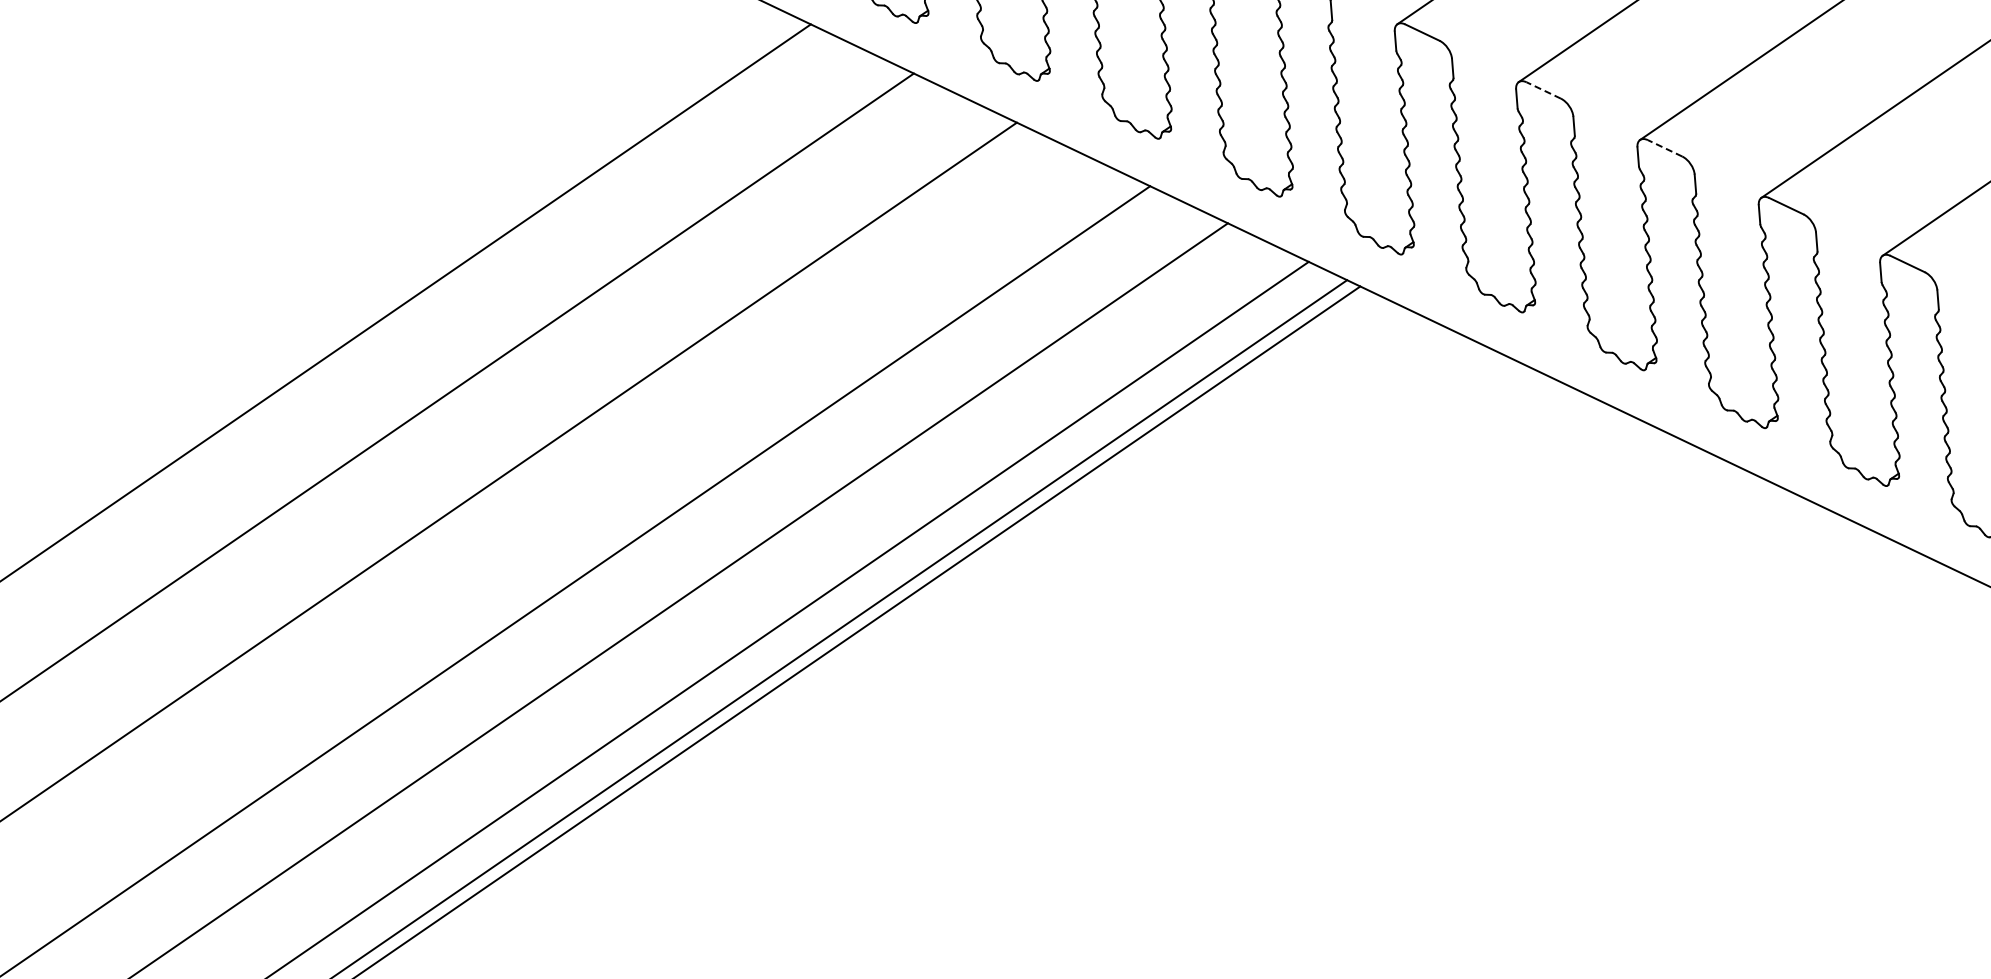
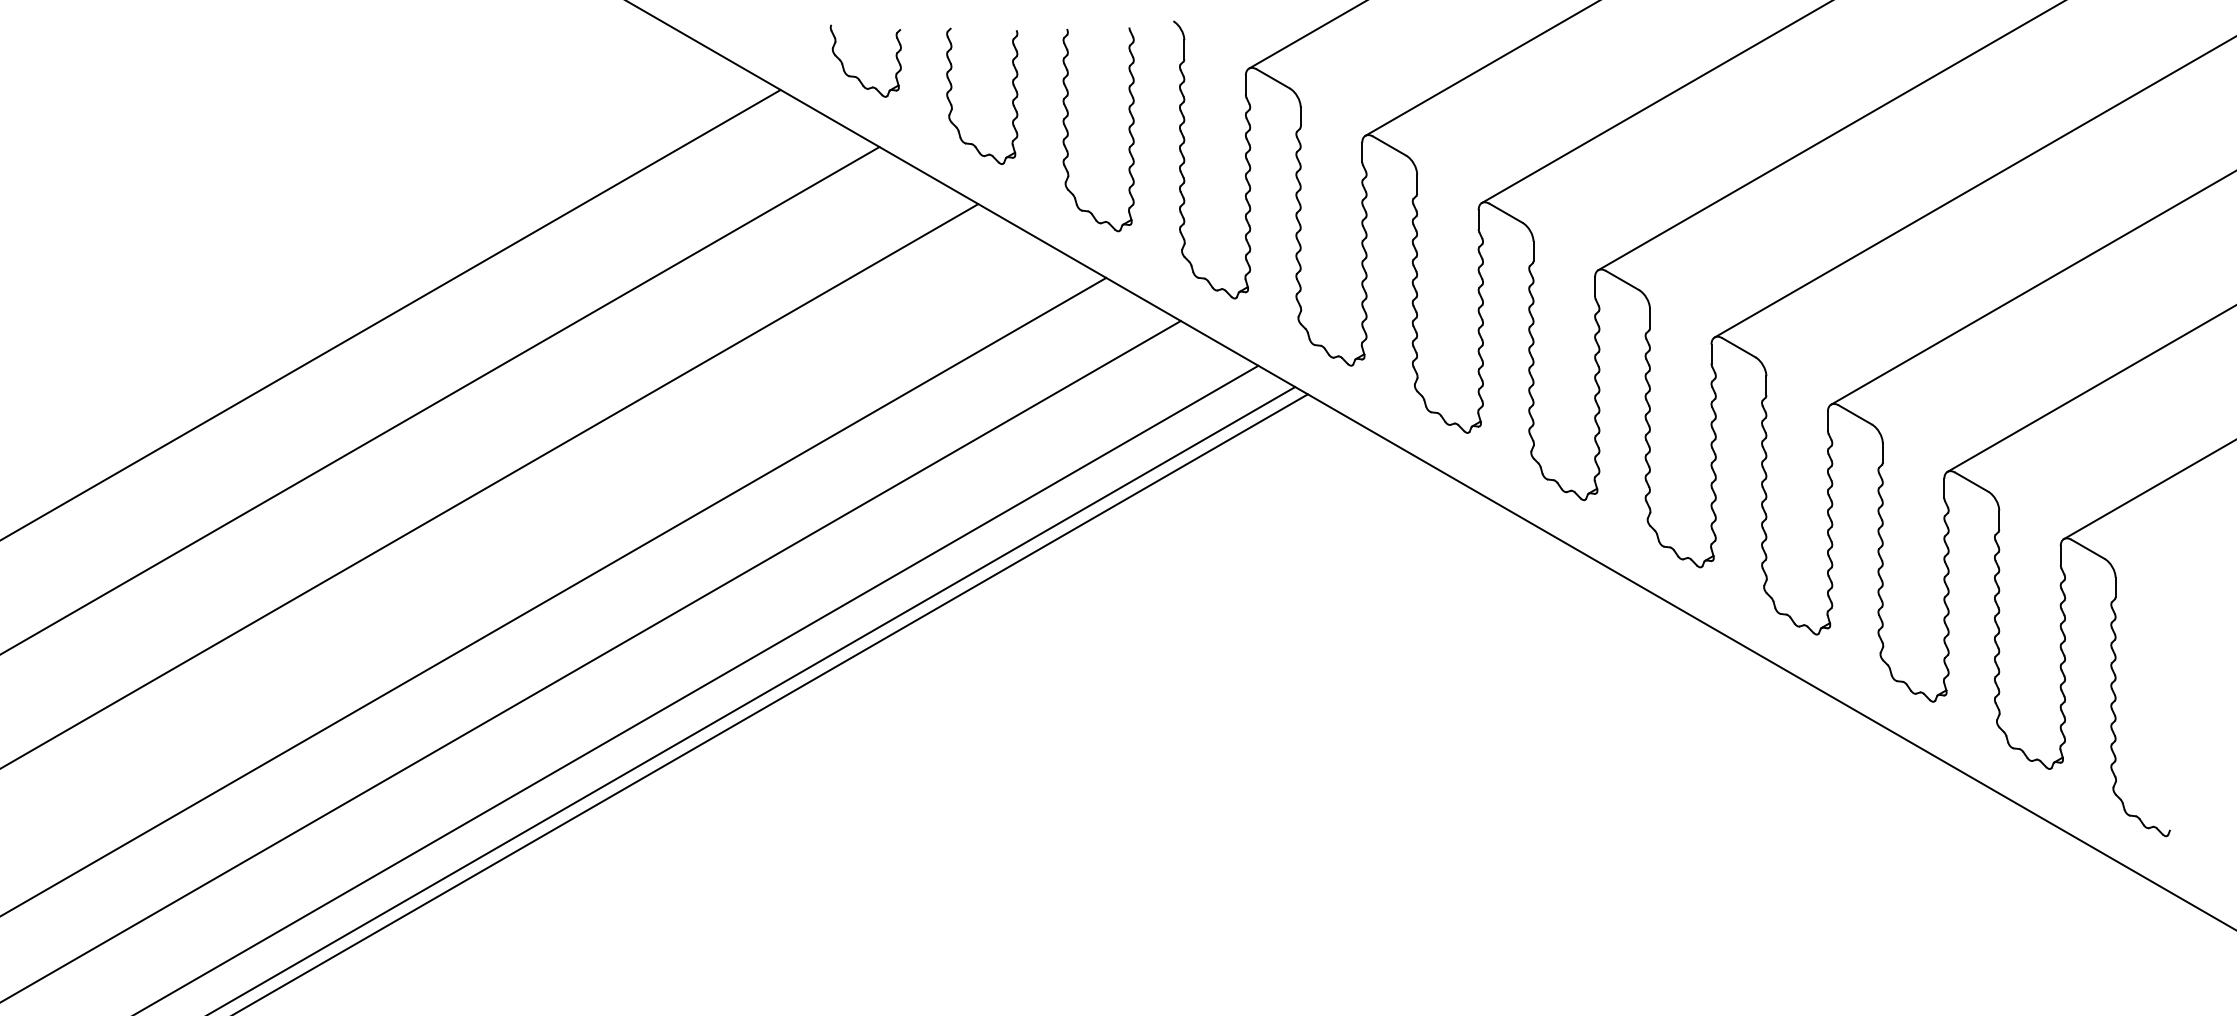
line: (1543, 90) -> (1505, 213), dashed -> solid
line: (1665, 148) -> (1622, 280), dashed -> solid

